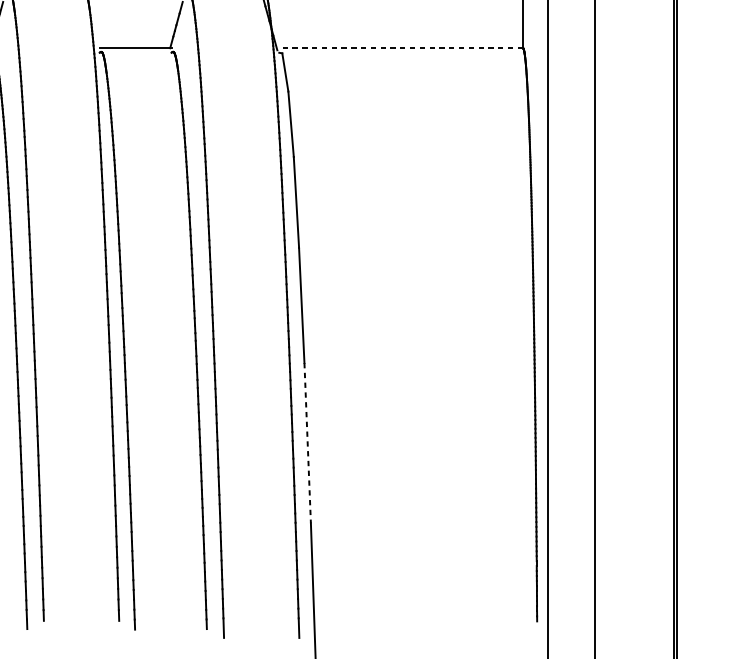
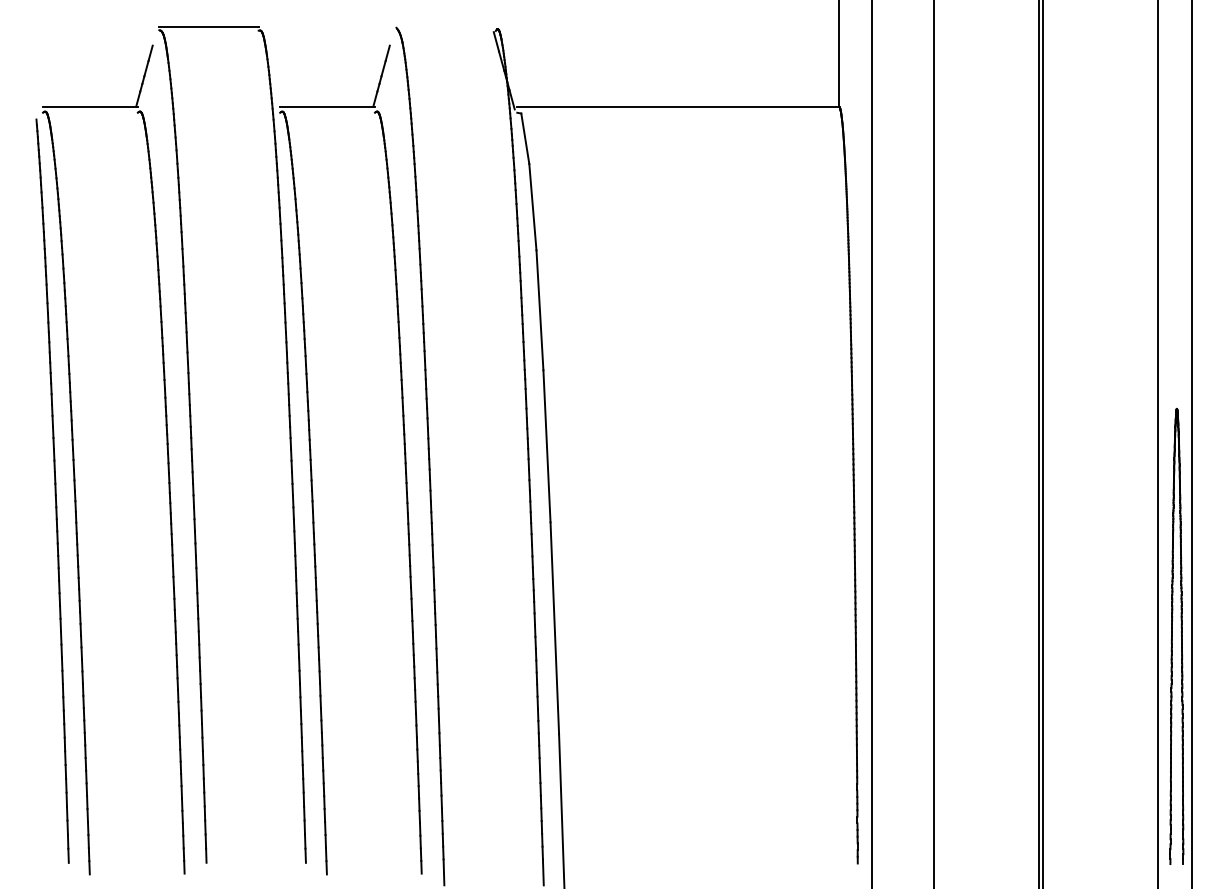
line: (401, 48) -> (678, 106), dashed -> solid
line: (307, 443) -> (554, 628), dashed -> solid

